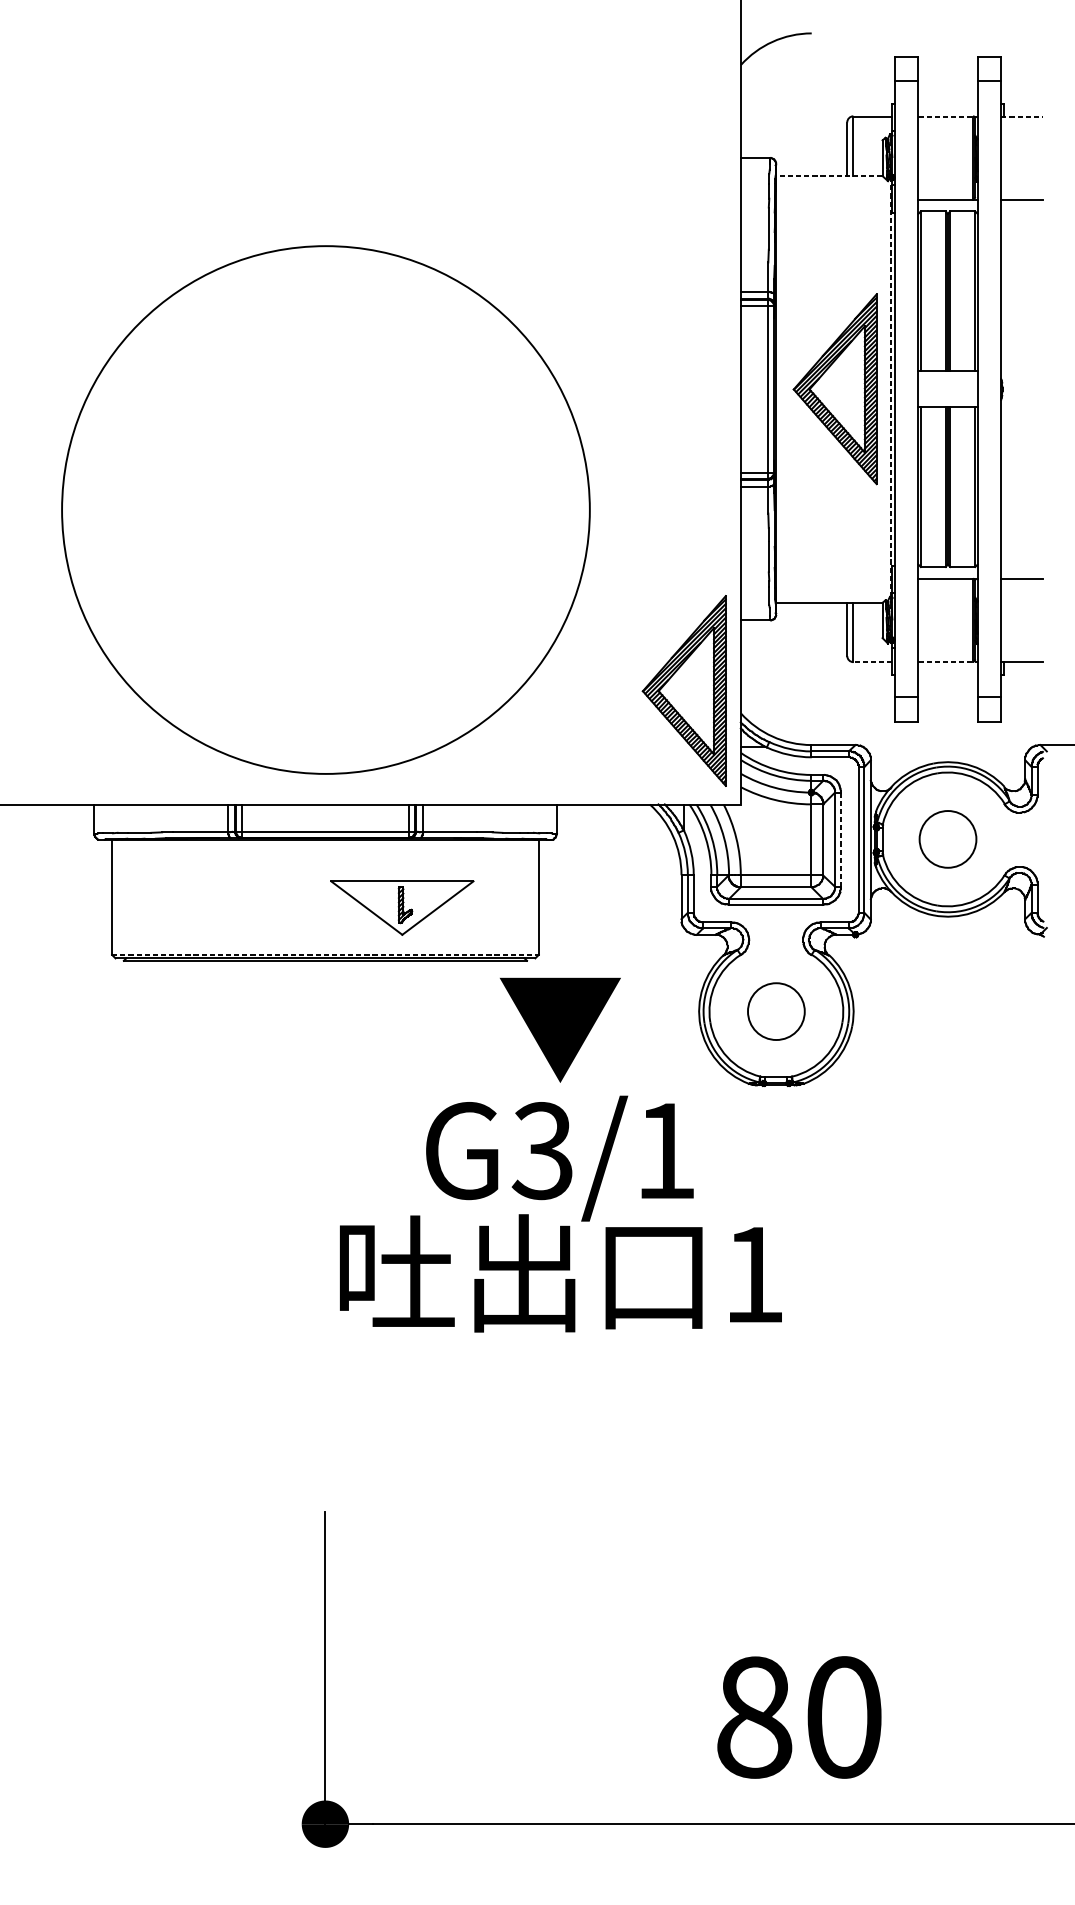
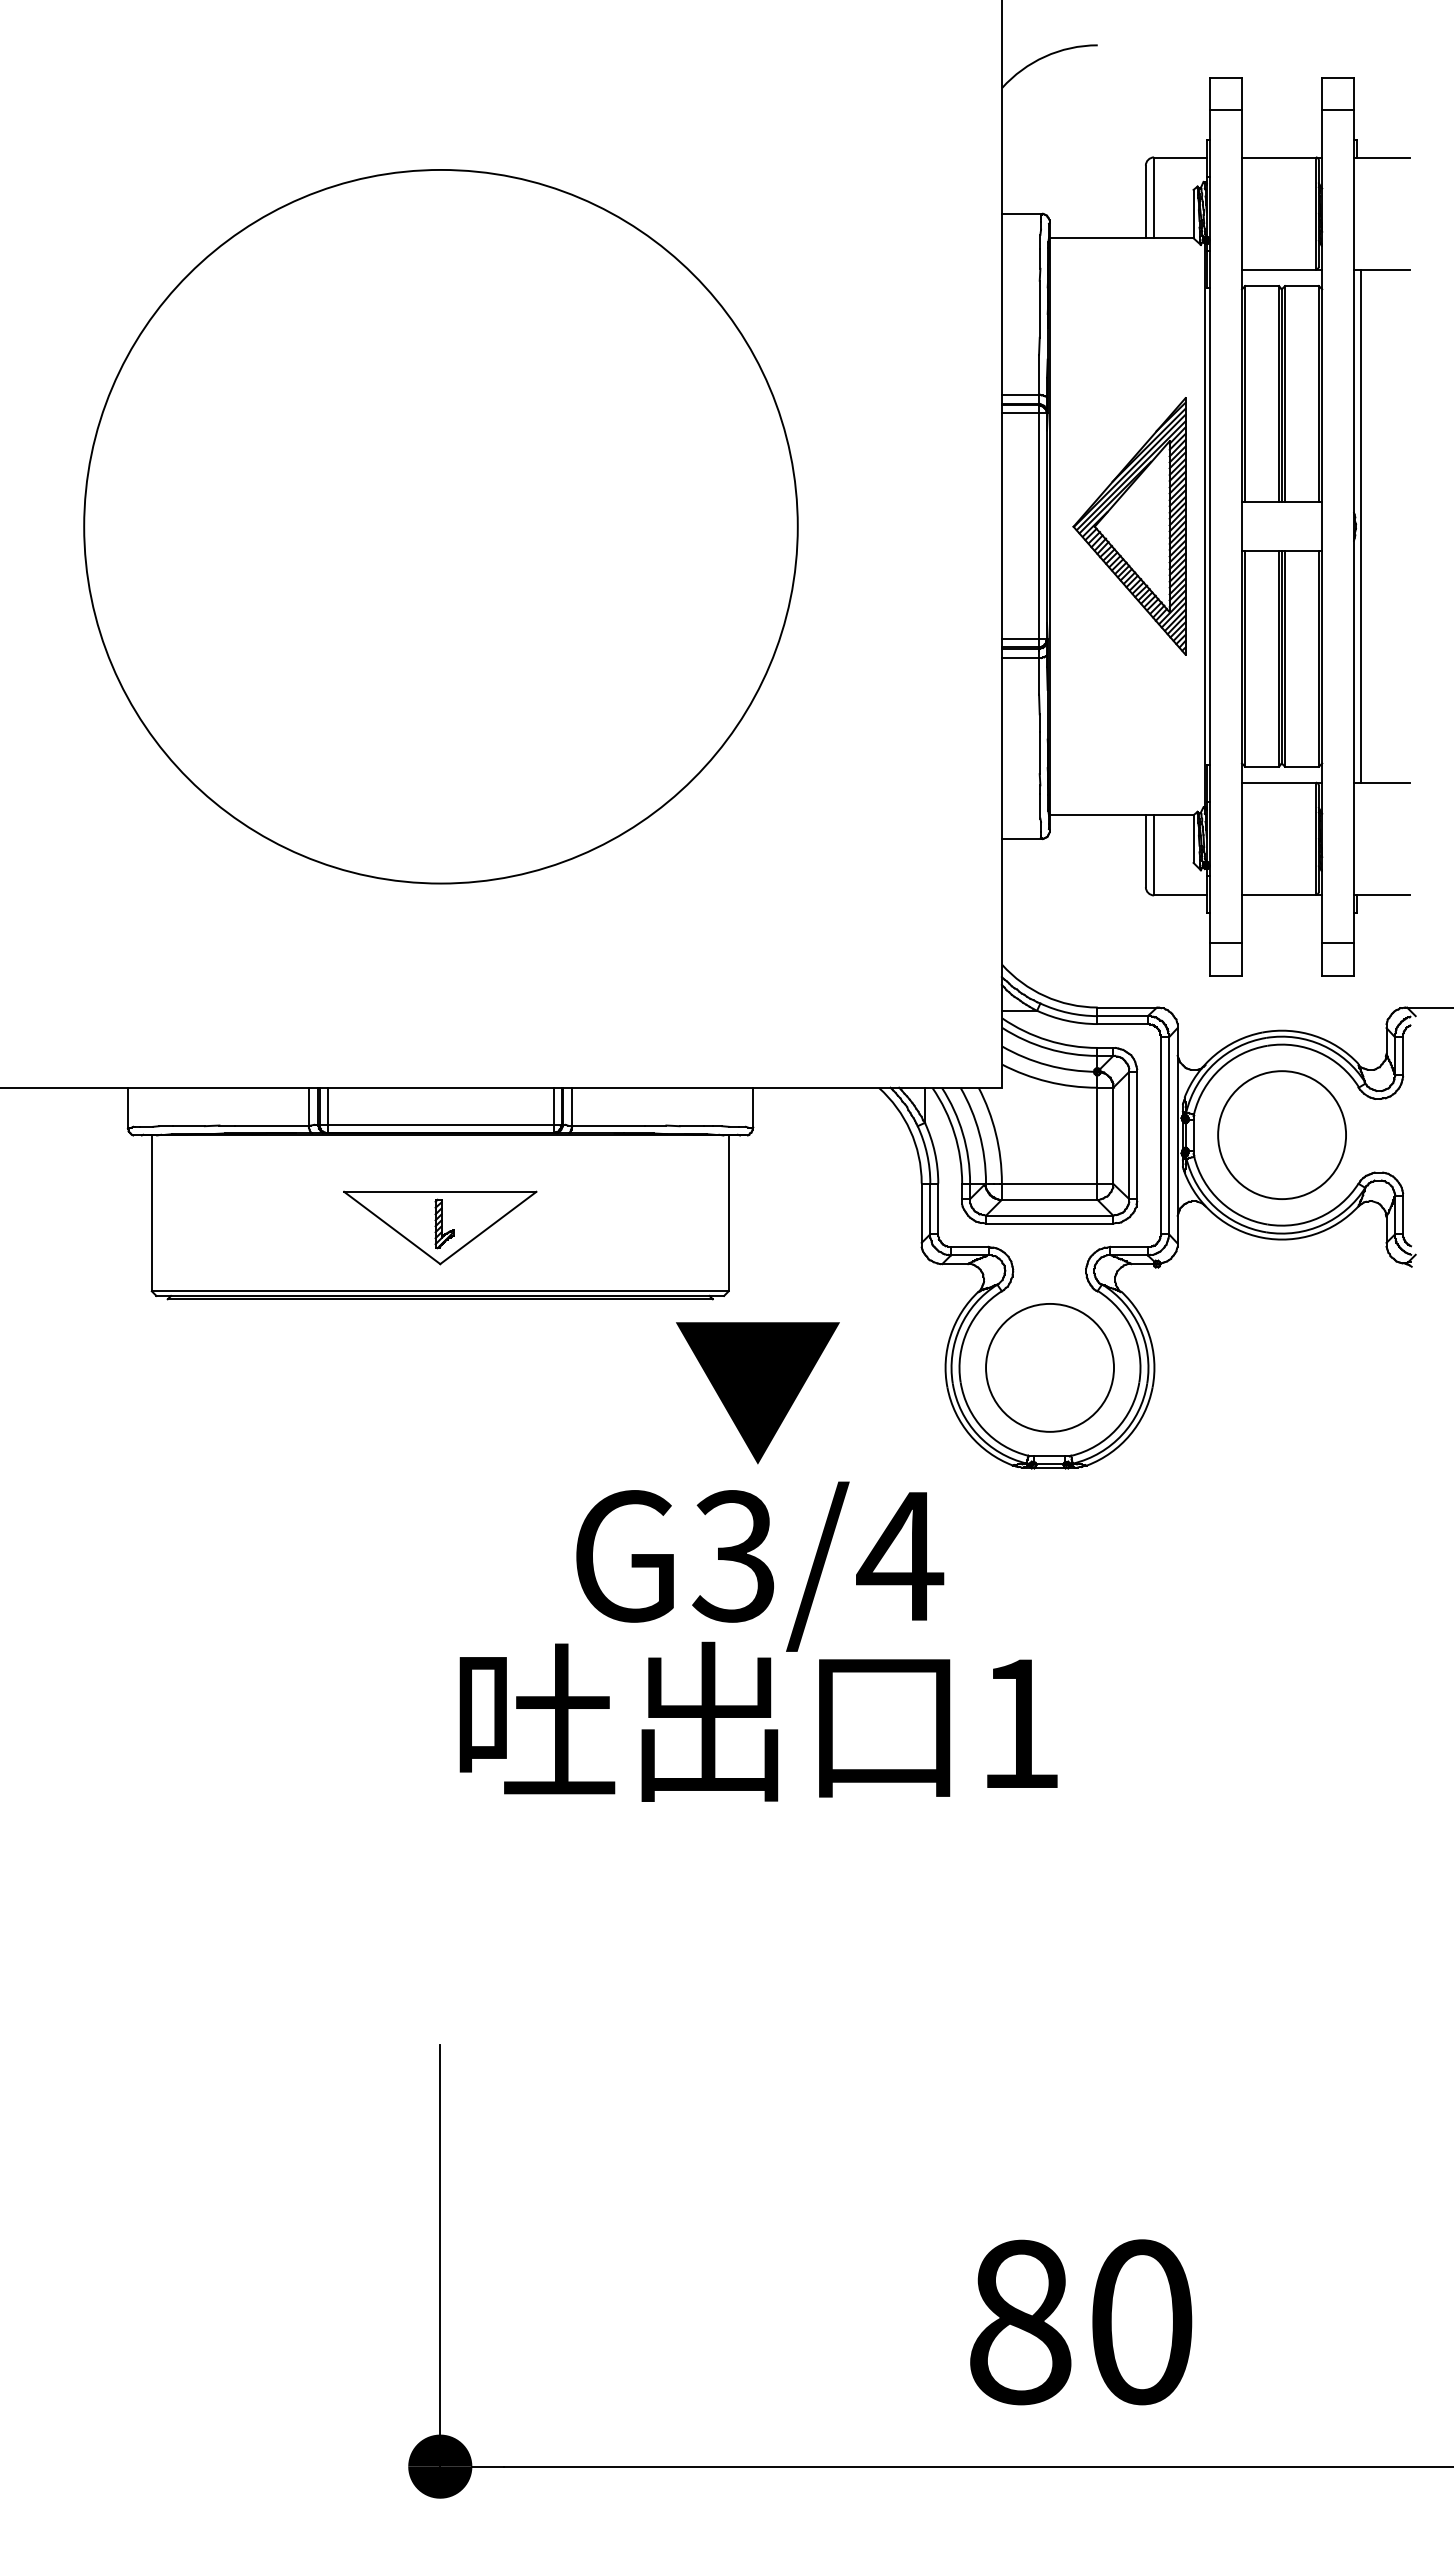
line: (948, 117) -> (1282, 158), dashed -> solid
line: (1022, 117) -> (1382, 158), dashed -> solid
line: (829, 176) -> (1121, 238), dashed -> solid
line: (890, 387) -> (1204, 523), dashed -> solid
line: (1006, 389) -> (1360, 526), added
part: (325, 509) -> (440, 526), moved
line: (872, 662) -> (1180, 895), dashed -> solid
line: (948, 662) -> (1282, 895), dashed -> solid
part: (684, 691) -> (925, 934), removed
part: (947, 838) -> (1281, 1134), size x1.67
line: (841, 839) -> (1137, 1135), dashed -> solid
part: (402, 907) -> (440, 1227), moved
line: (325, 955) -> (440, 1291), dashed -> solid
part: (776, 1011) -> (1049, 1367), size x1.67
text: (665, 1151) -> (900, 1556), G3/1 -> G3/4

